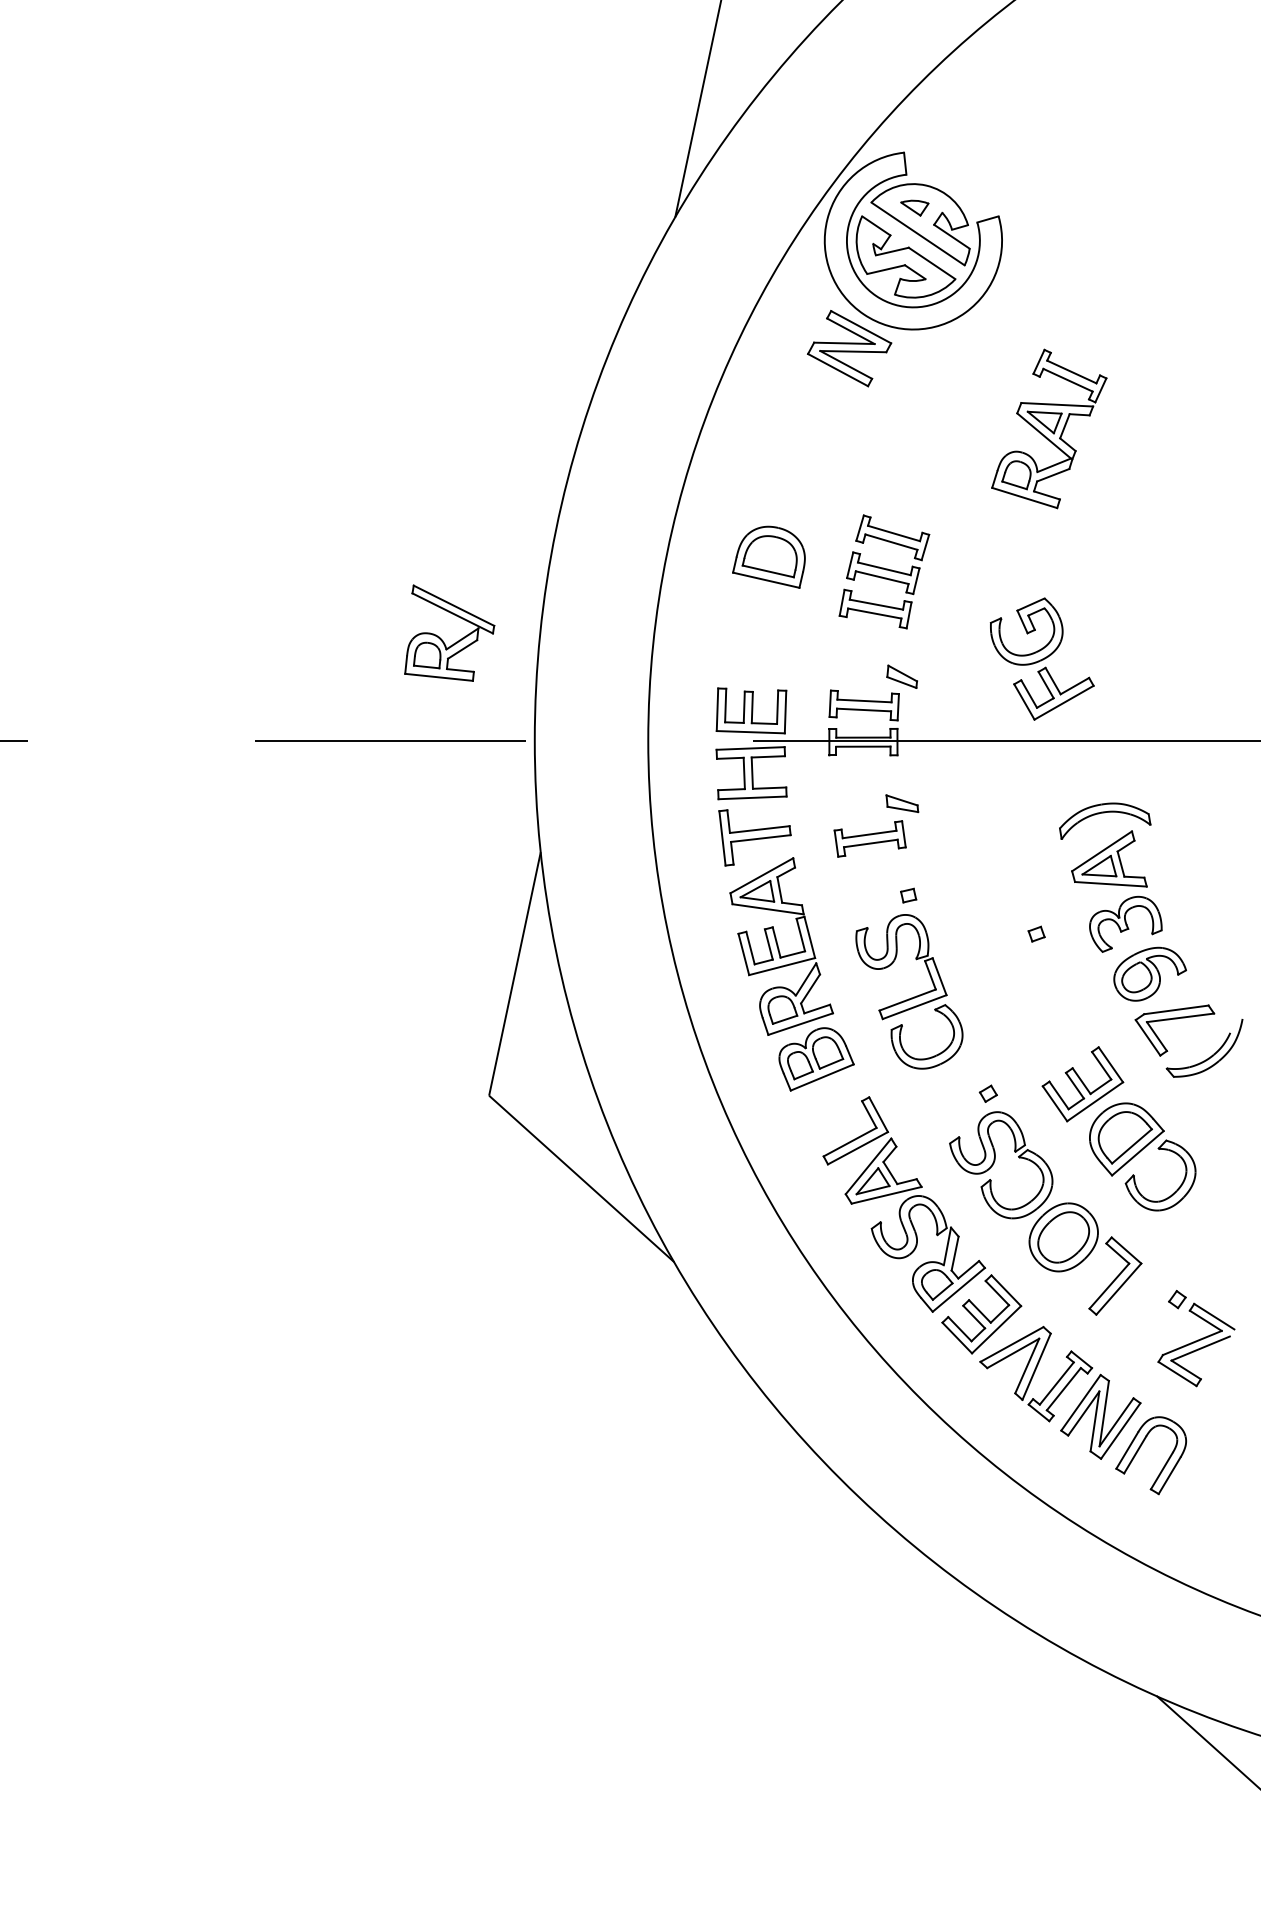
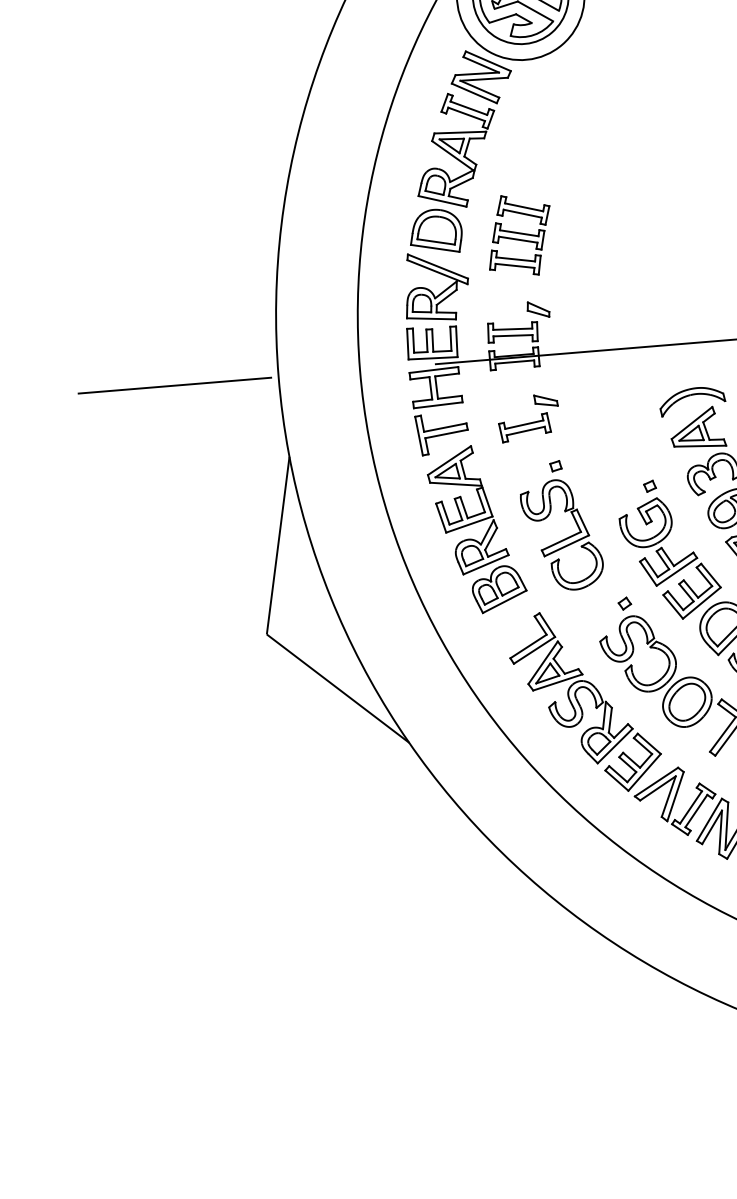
part: (1049, 428) -> (456, 150), moved
part: (442, 639) -> (431, 291), moved
part: (1041, 658) -> (658, 541), moved

